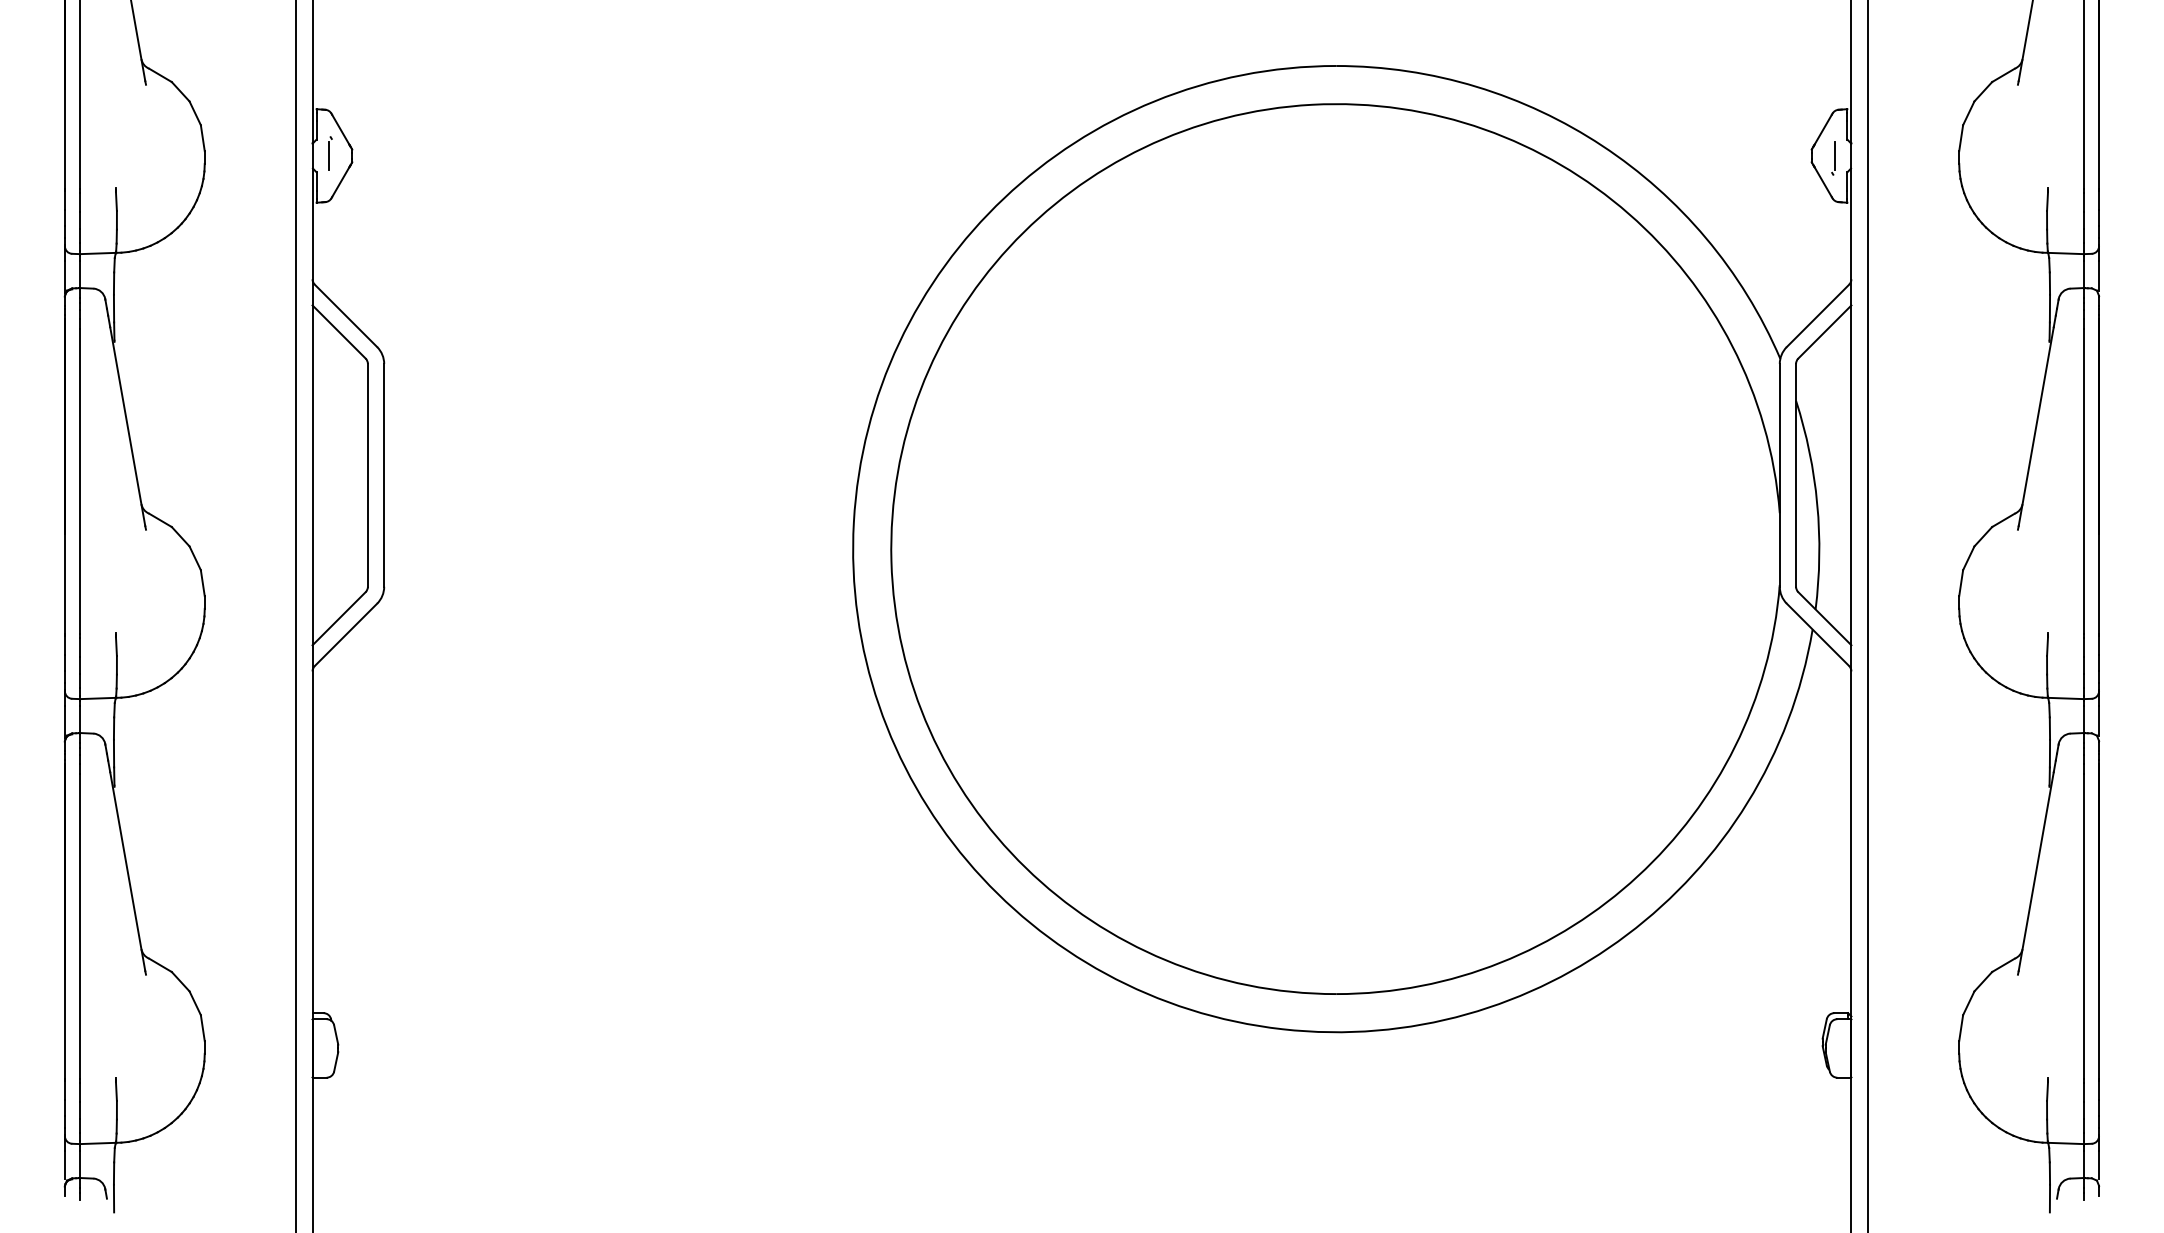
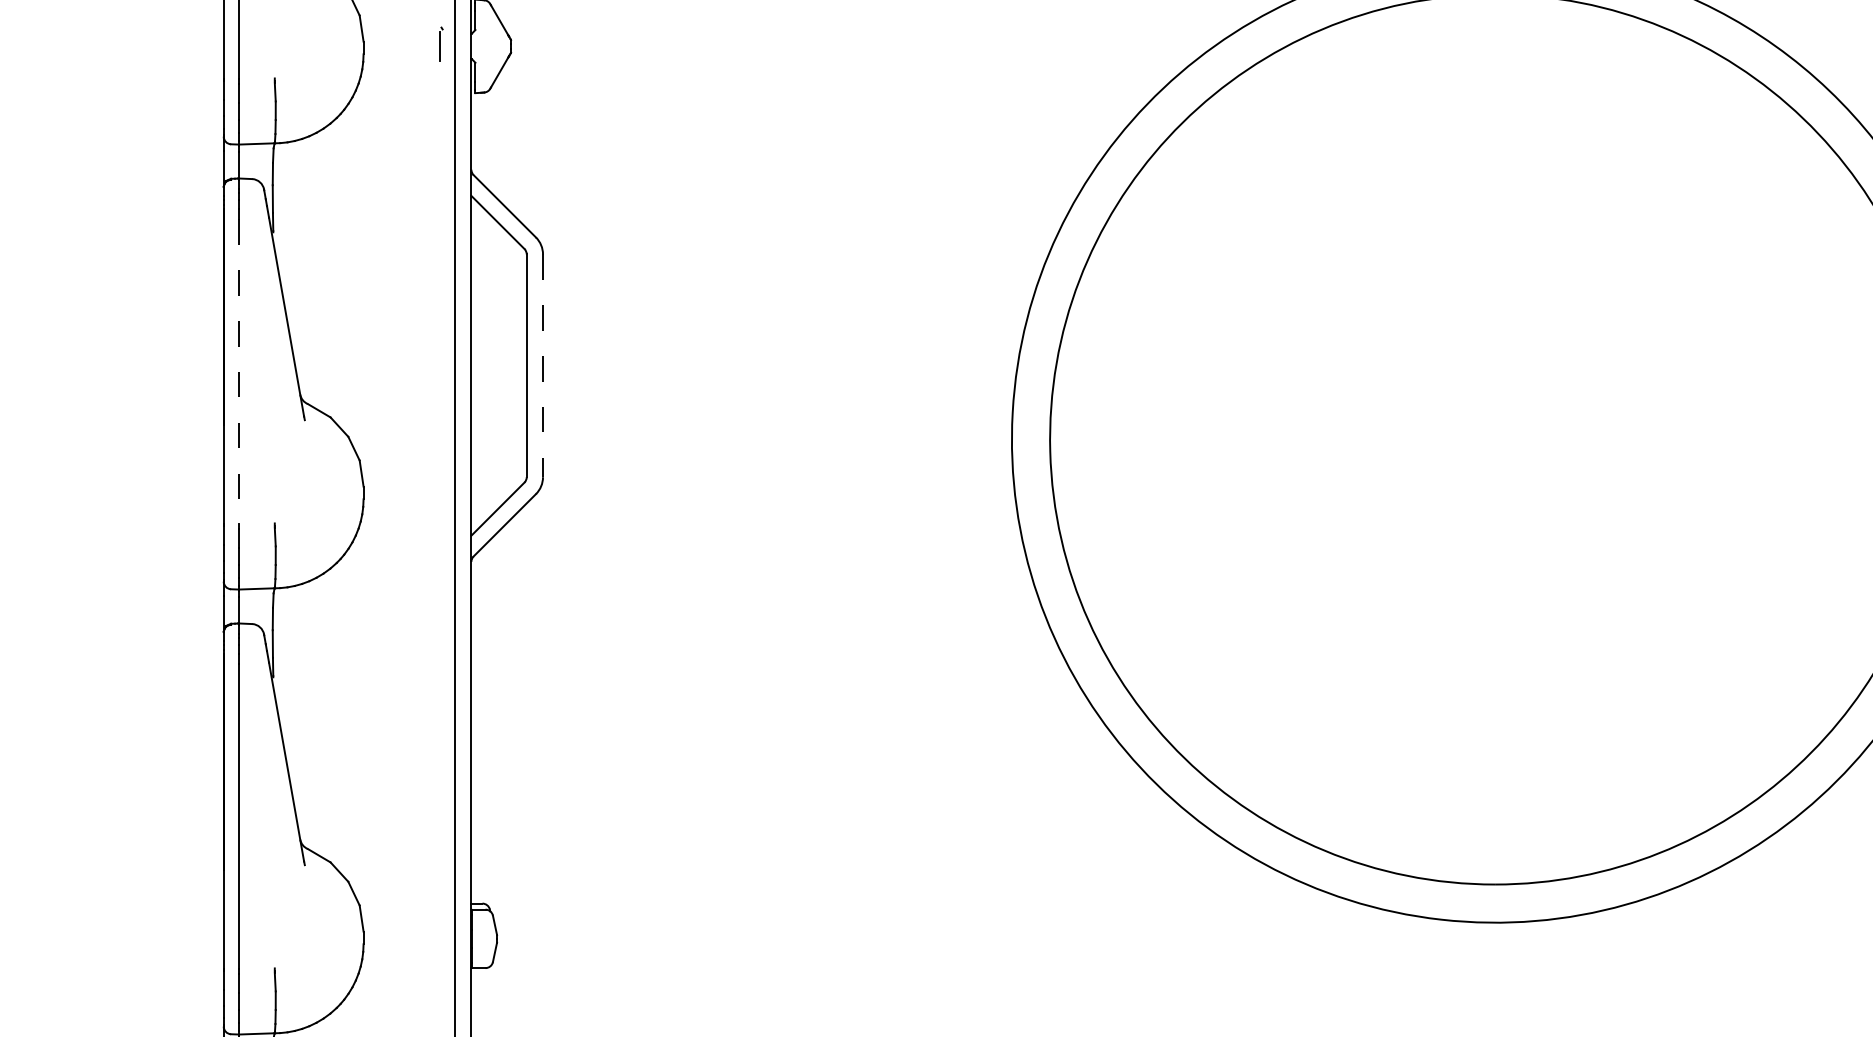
part: (330, 153) -> (441, 43), moved
line: (384, 475) -> (543, 365), solid -> dashed
line: (80, 481) -> (239, 371), solid -> dashed

